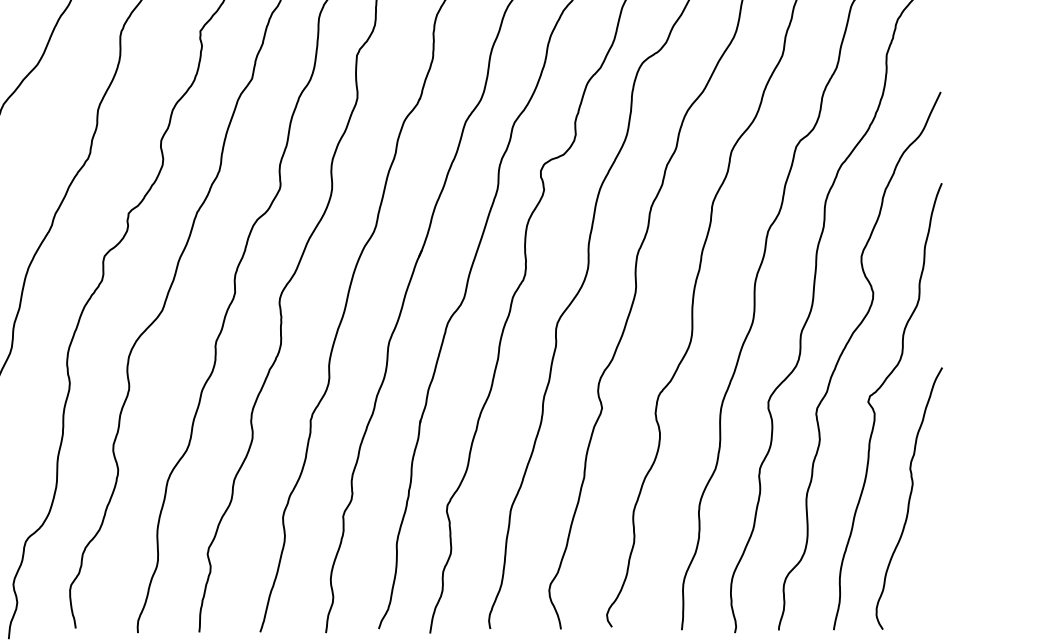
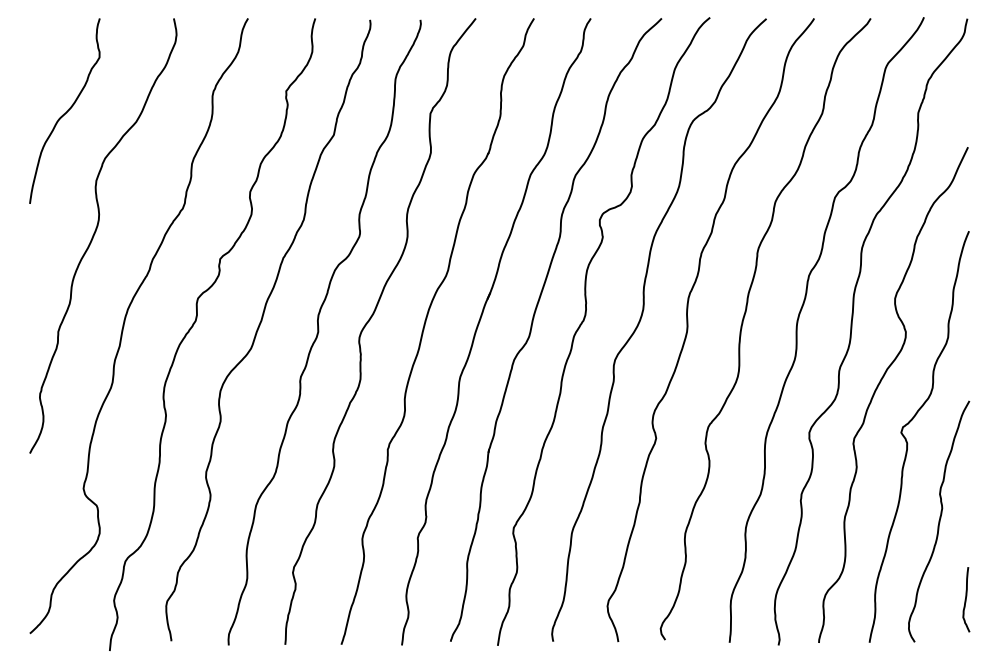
curve: (939, 583) -> (966, 599), added

